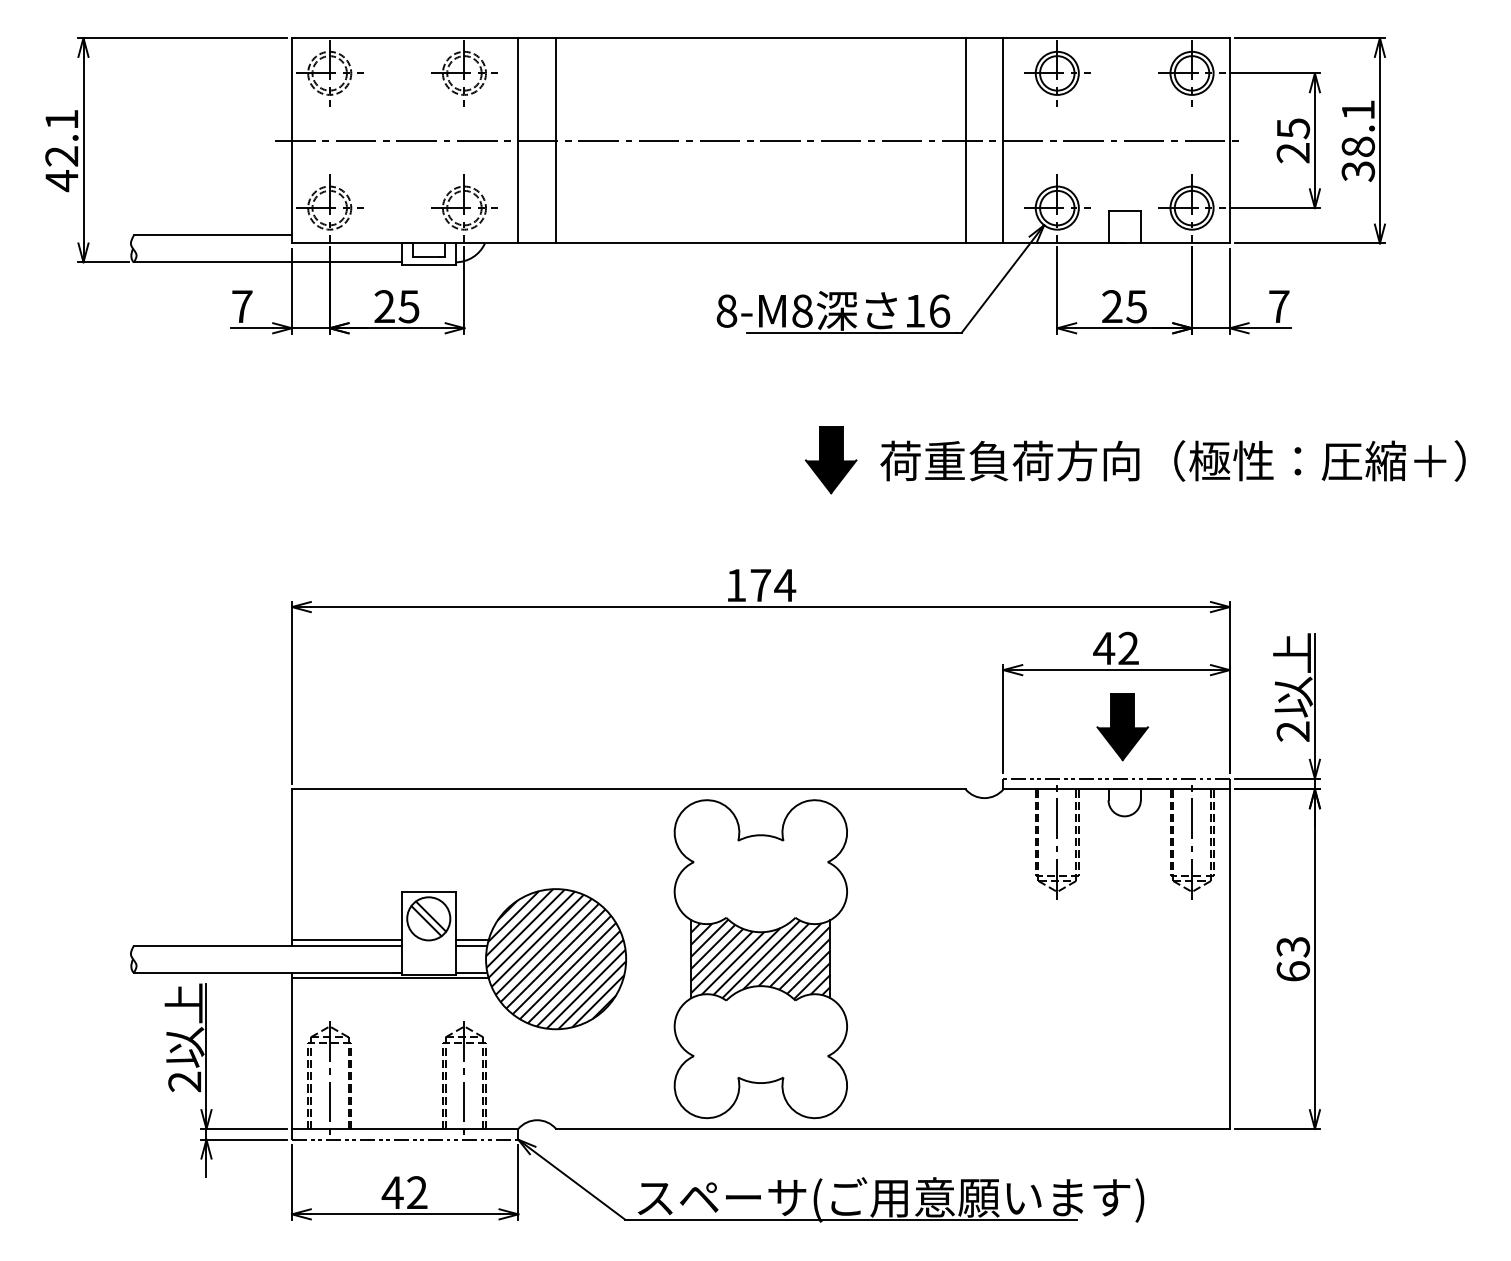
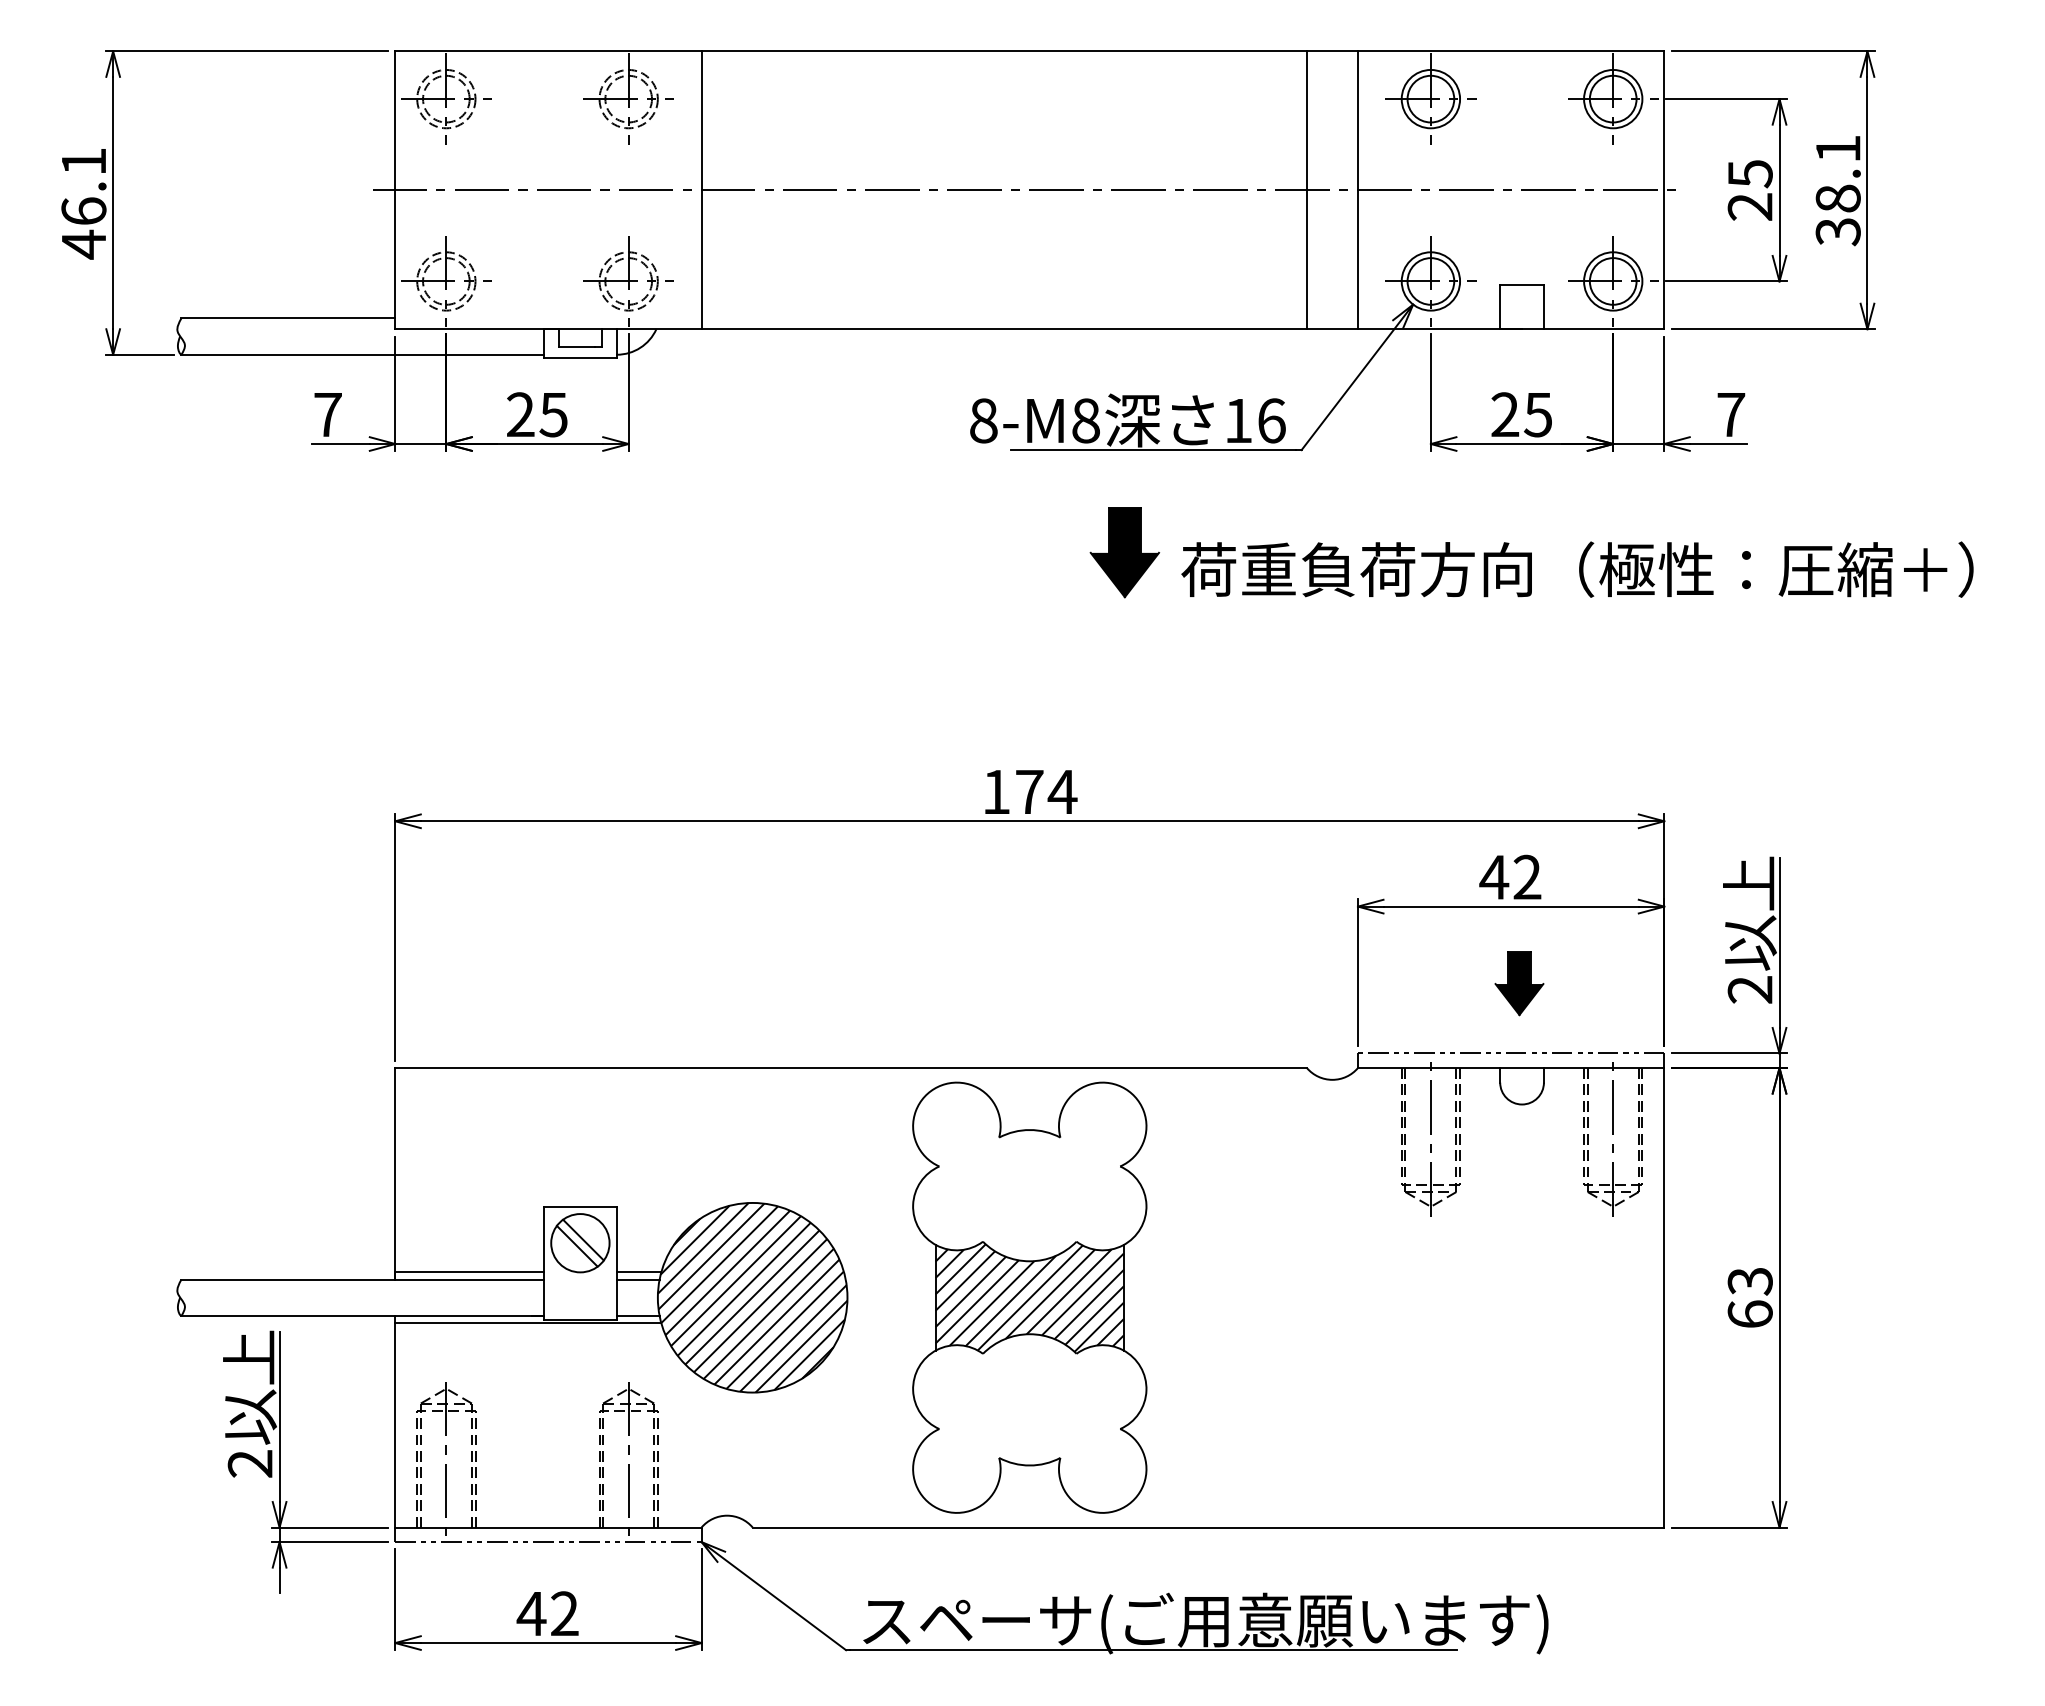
line: (555, 140) -> (752, 190), removed
text: (61, 156) -> (83, 211), 42.1 -> 46.1
part: (830, 460) -> (1124, 552), moved
text: (1173, 460) -> (1577, 569), moved
part: (1122, 726) -> (1519, 983), size x0.7

